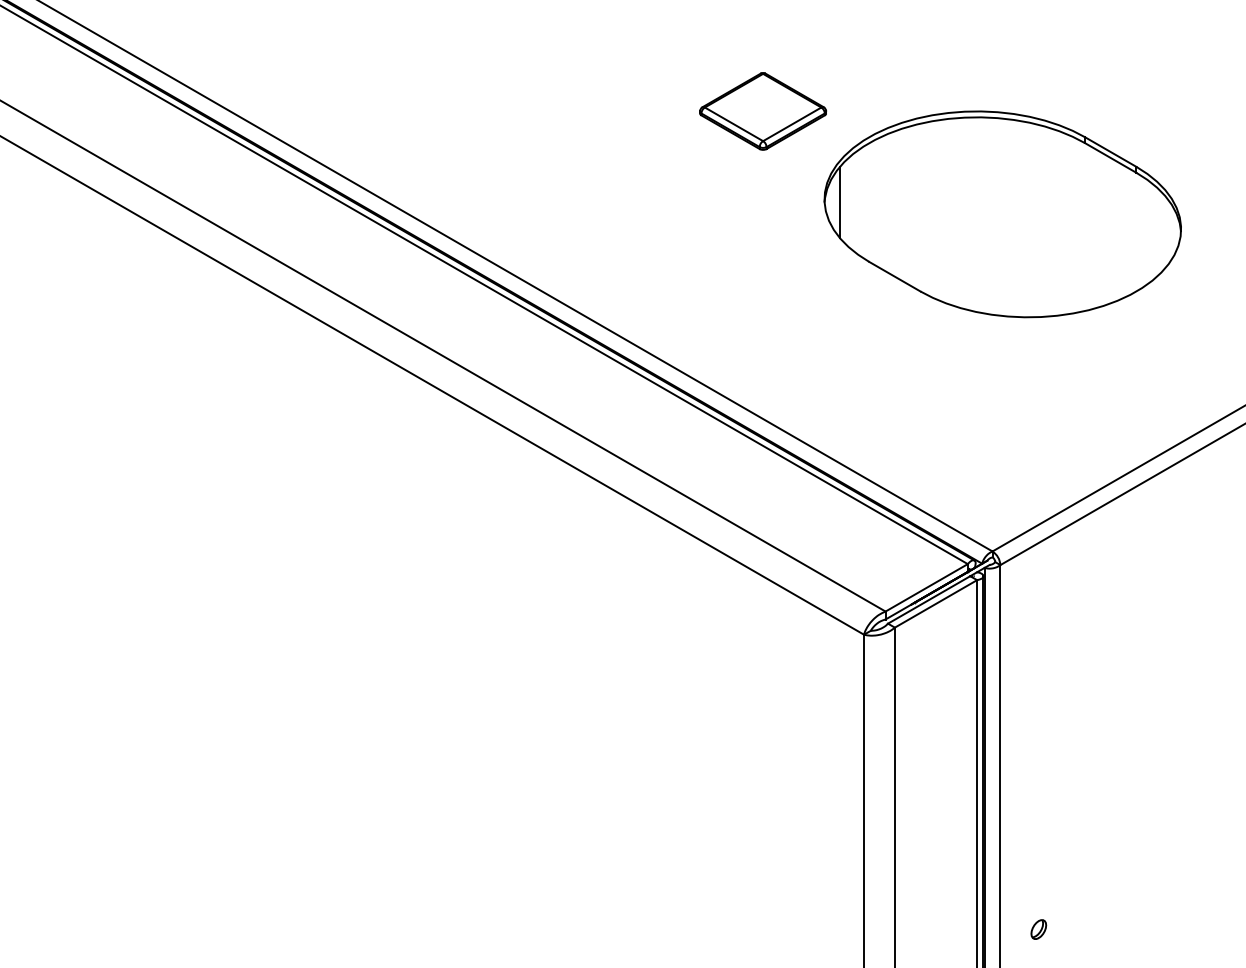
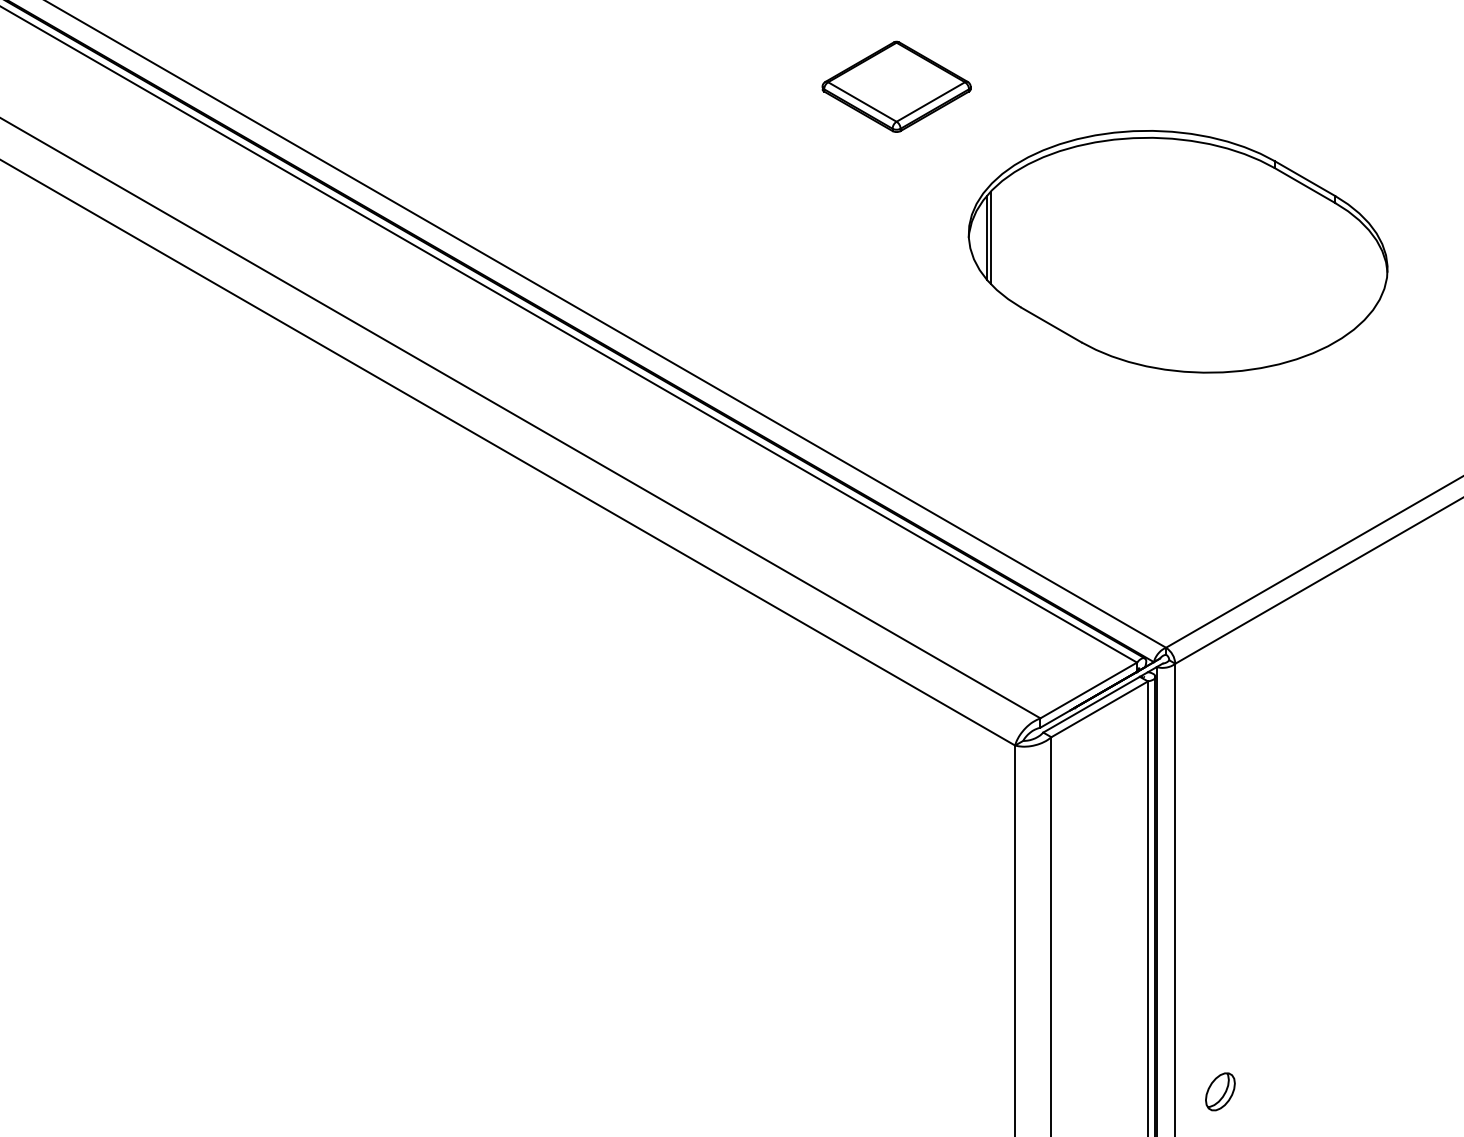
part: (763, 111) -> (896, 86), moved
line: (843, 202) -> (990, 237), added
part: (1038, 929) -> (1220, 1091), size x1.67

